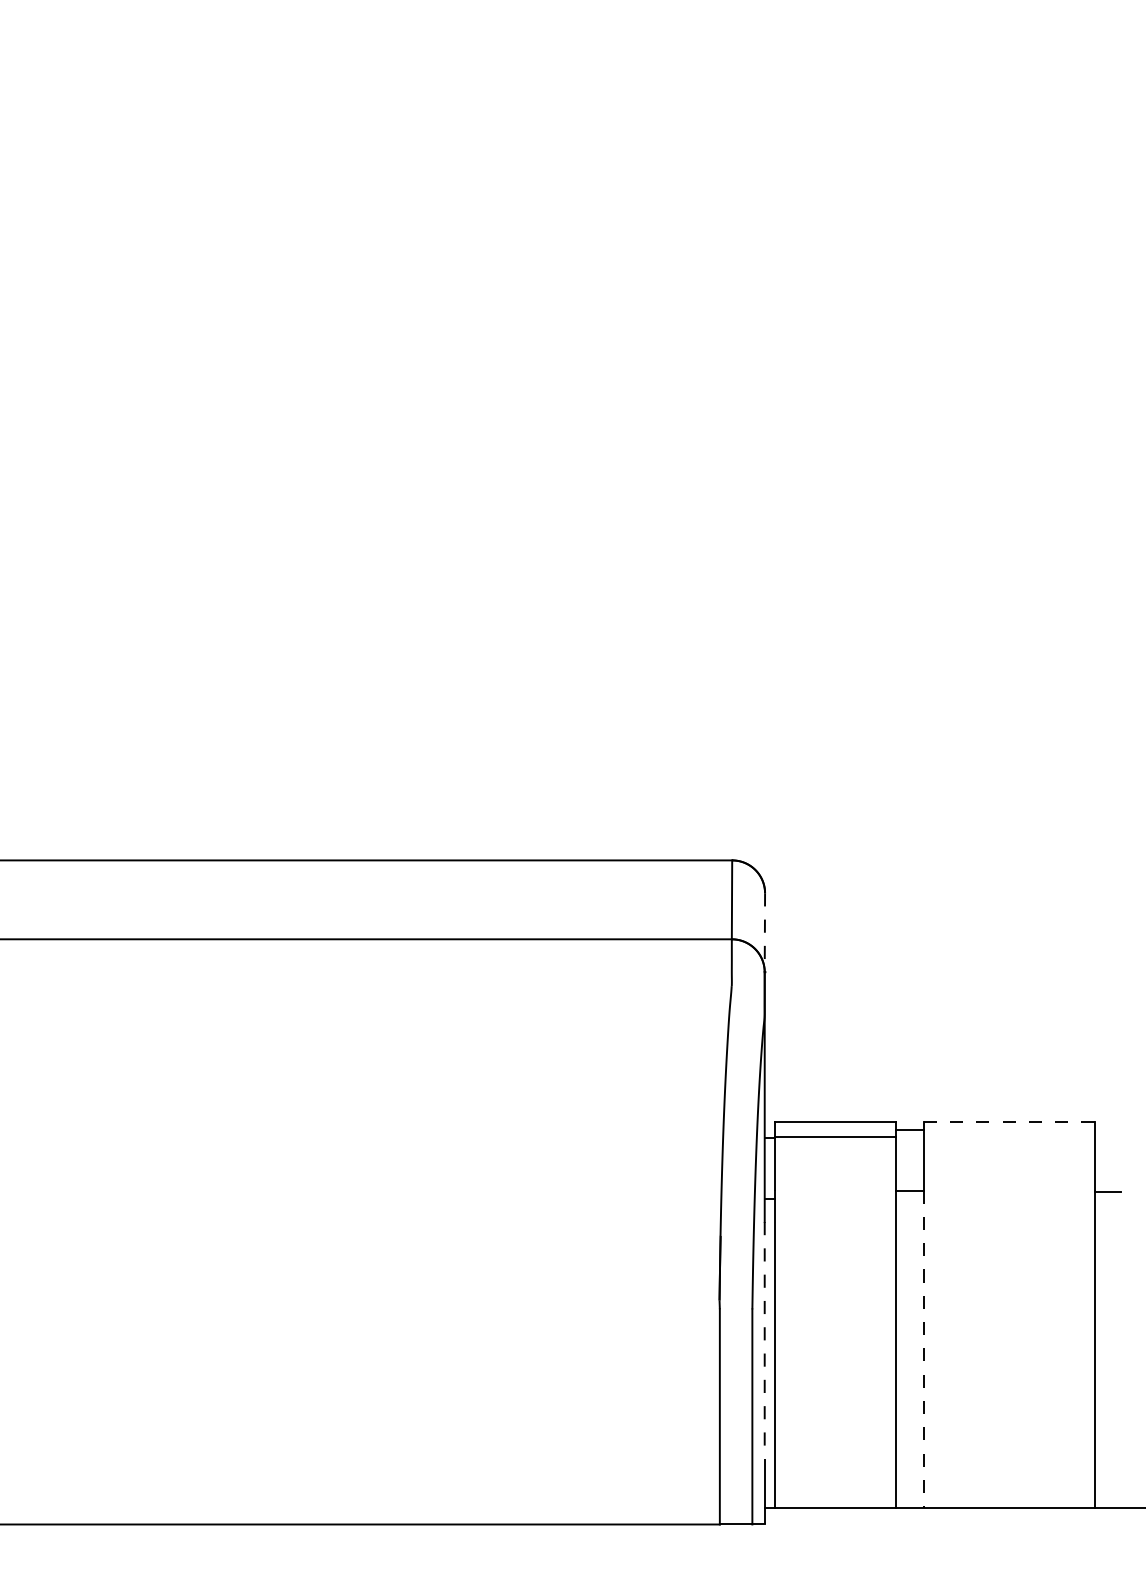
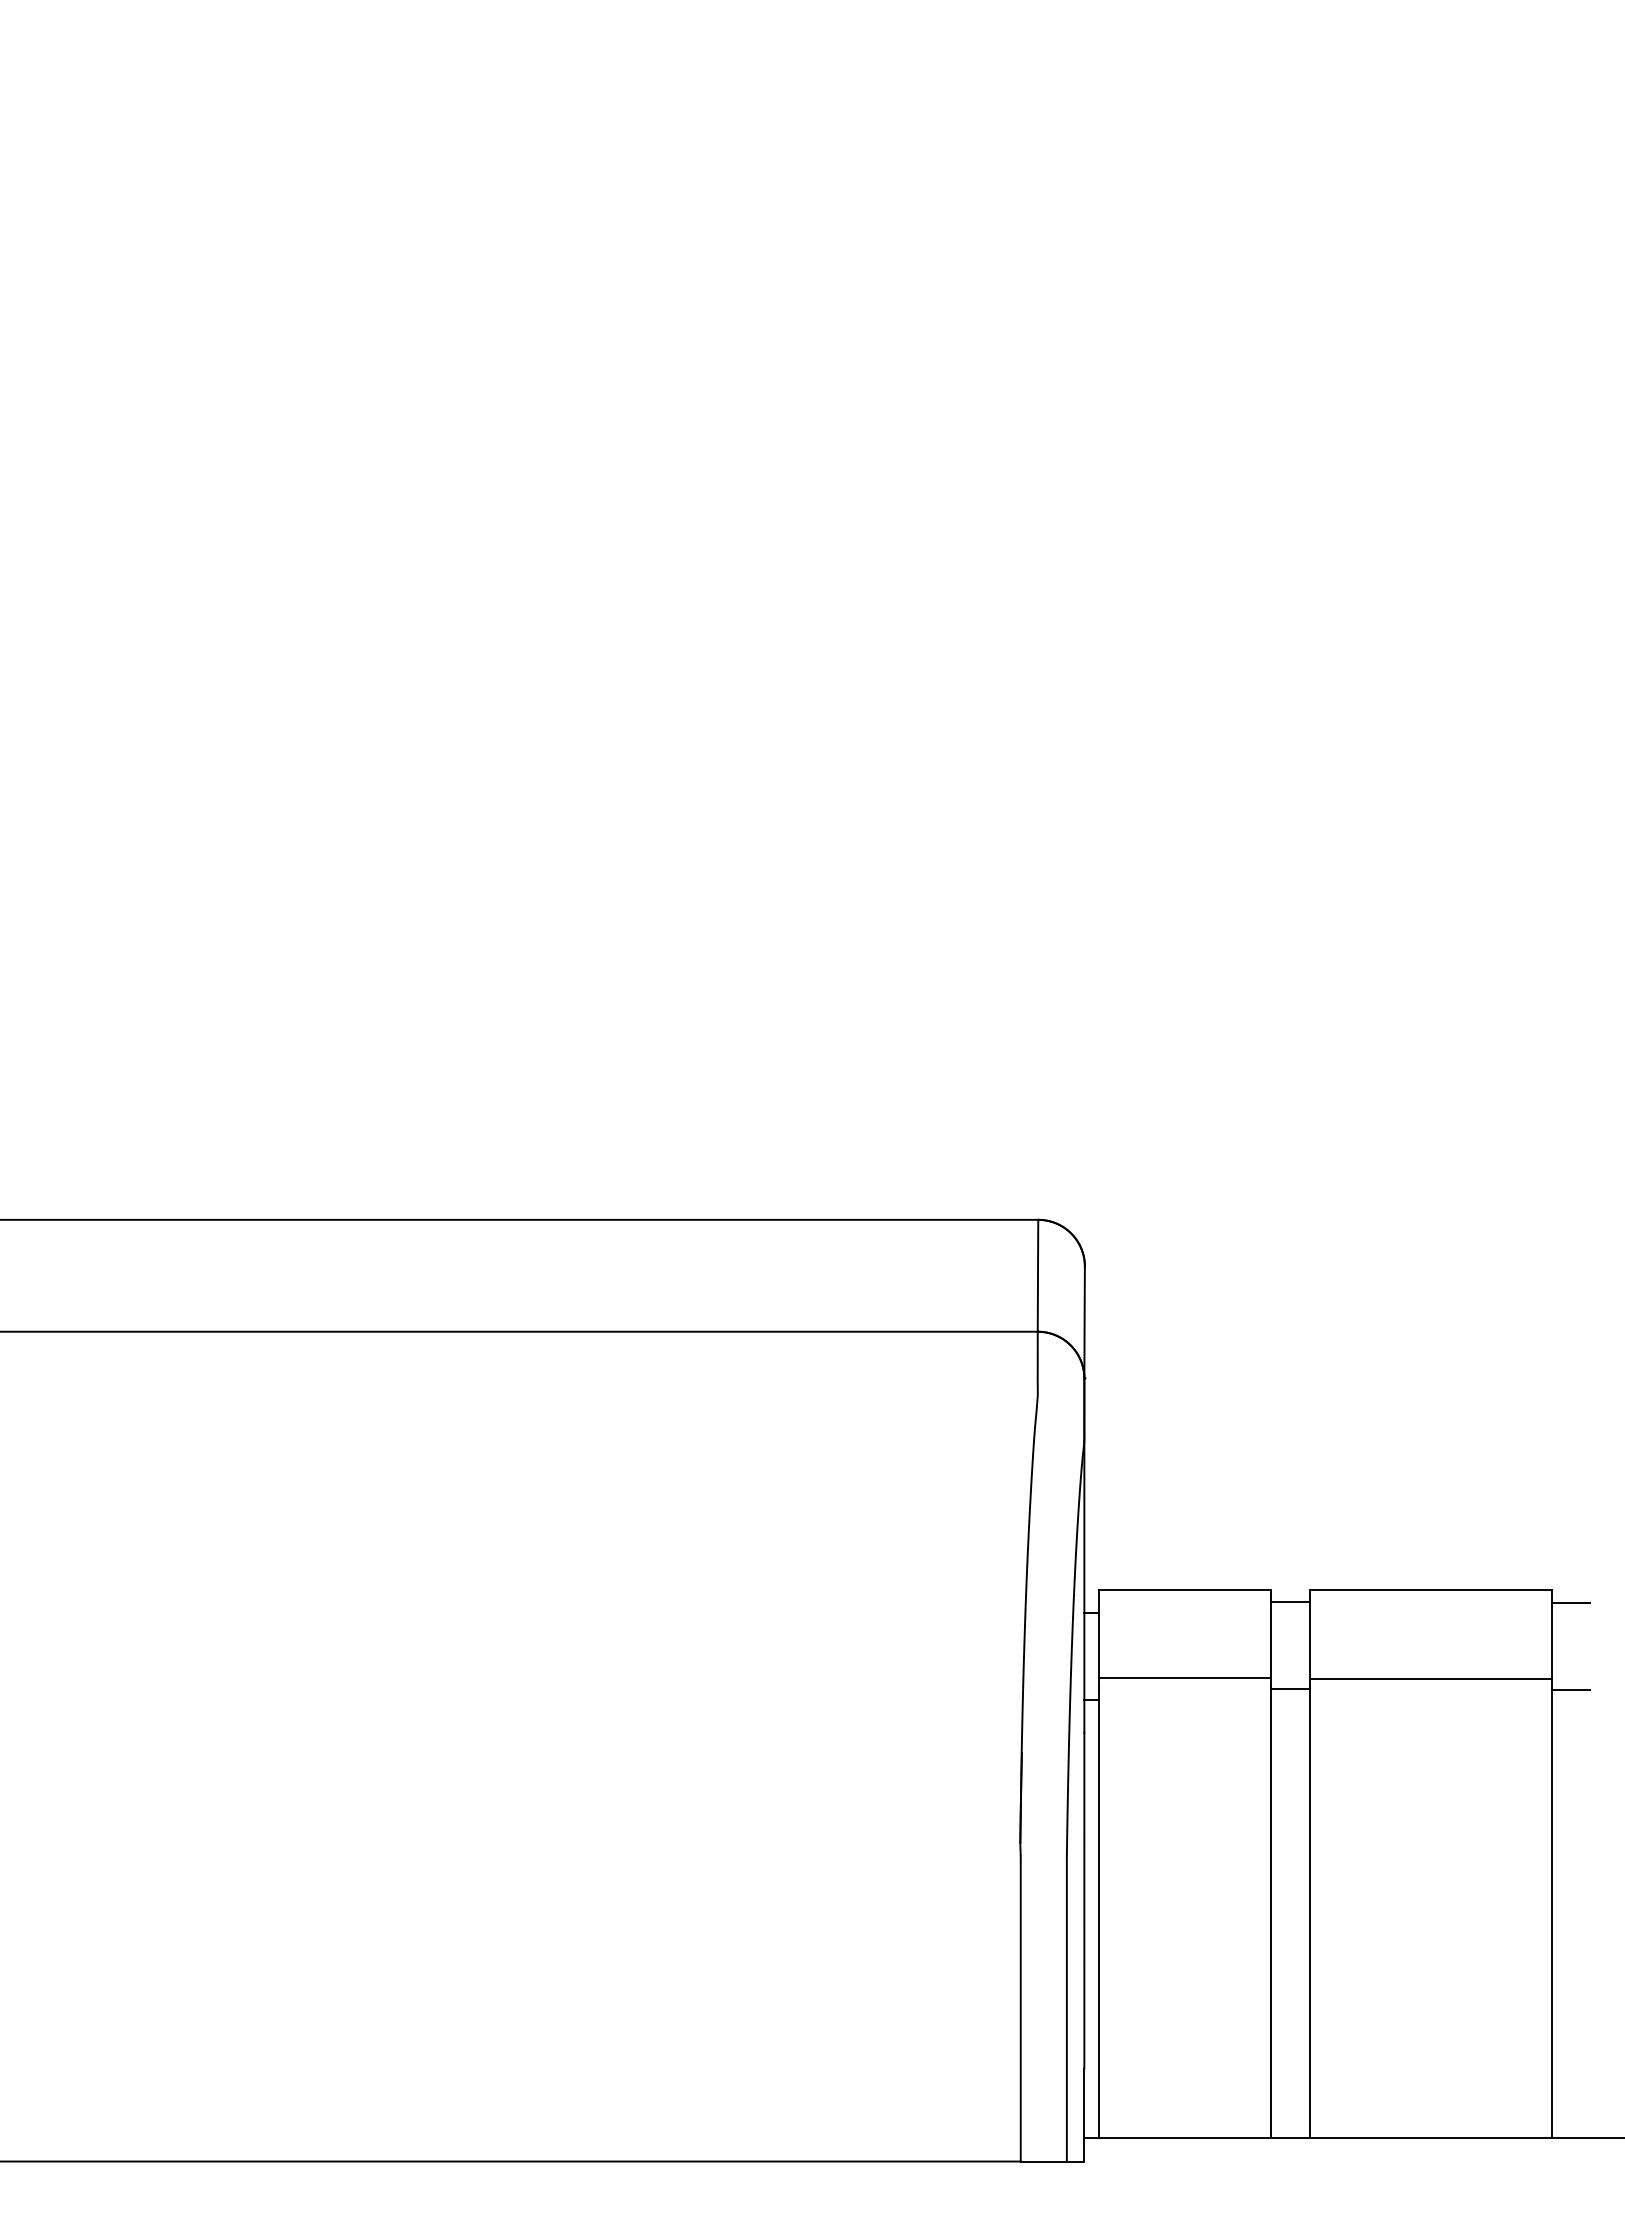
line: (764, 932) -> (1084, 1322), dashed -> solid
line: (1009, 1121) -> (1431, 1590), dashed -> solid
line: (1108, 1130) -> (1571, 1602), added
line: (835, 1136) -> (1184, 1677), moved
line: (1008, 1183) -> (1430, 1678), added
line: (764, 1340) -> (1084, 1900), dashed -> solid
line: (923, 1349) -> (1309, 1913), dashed -> solid

